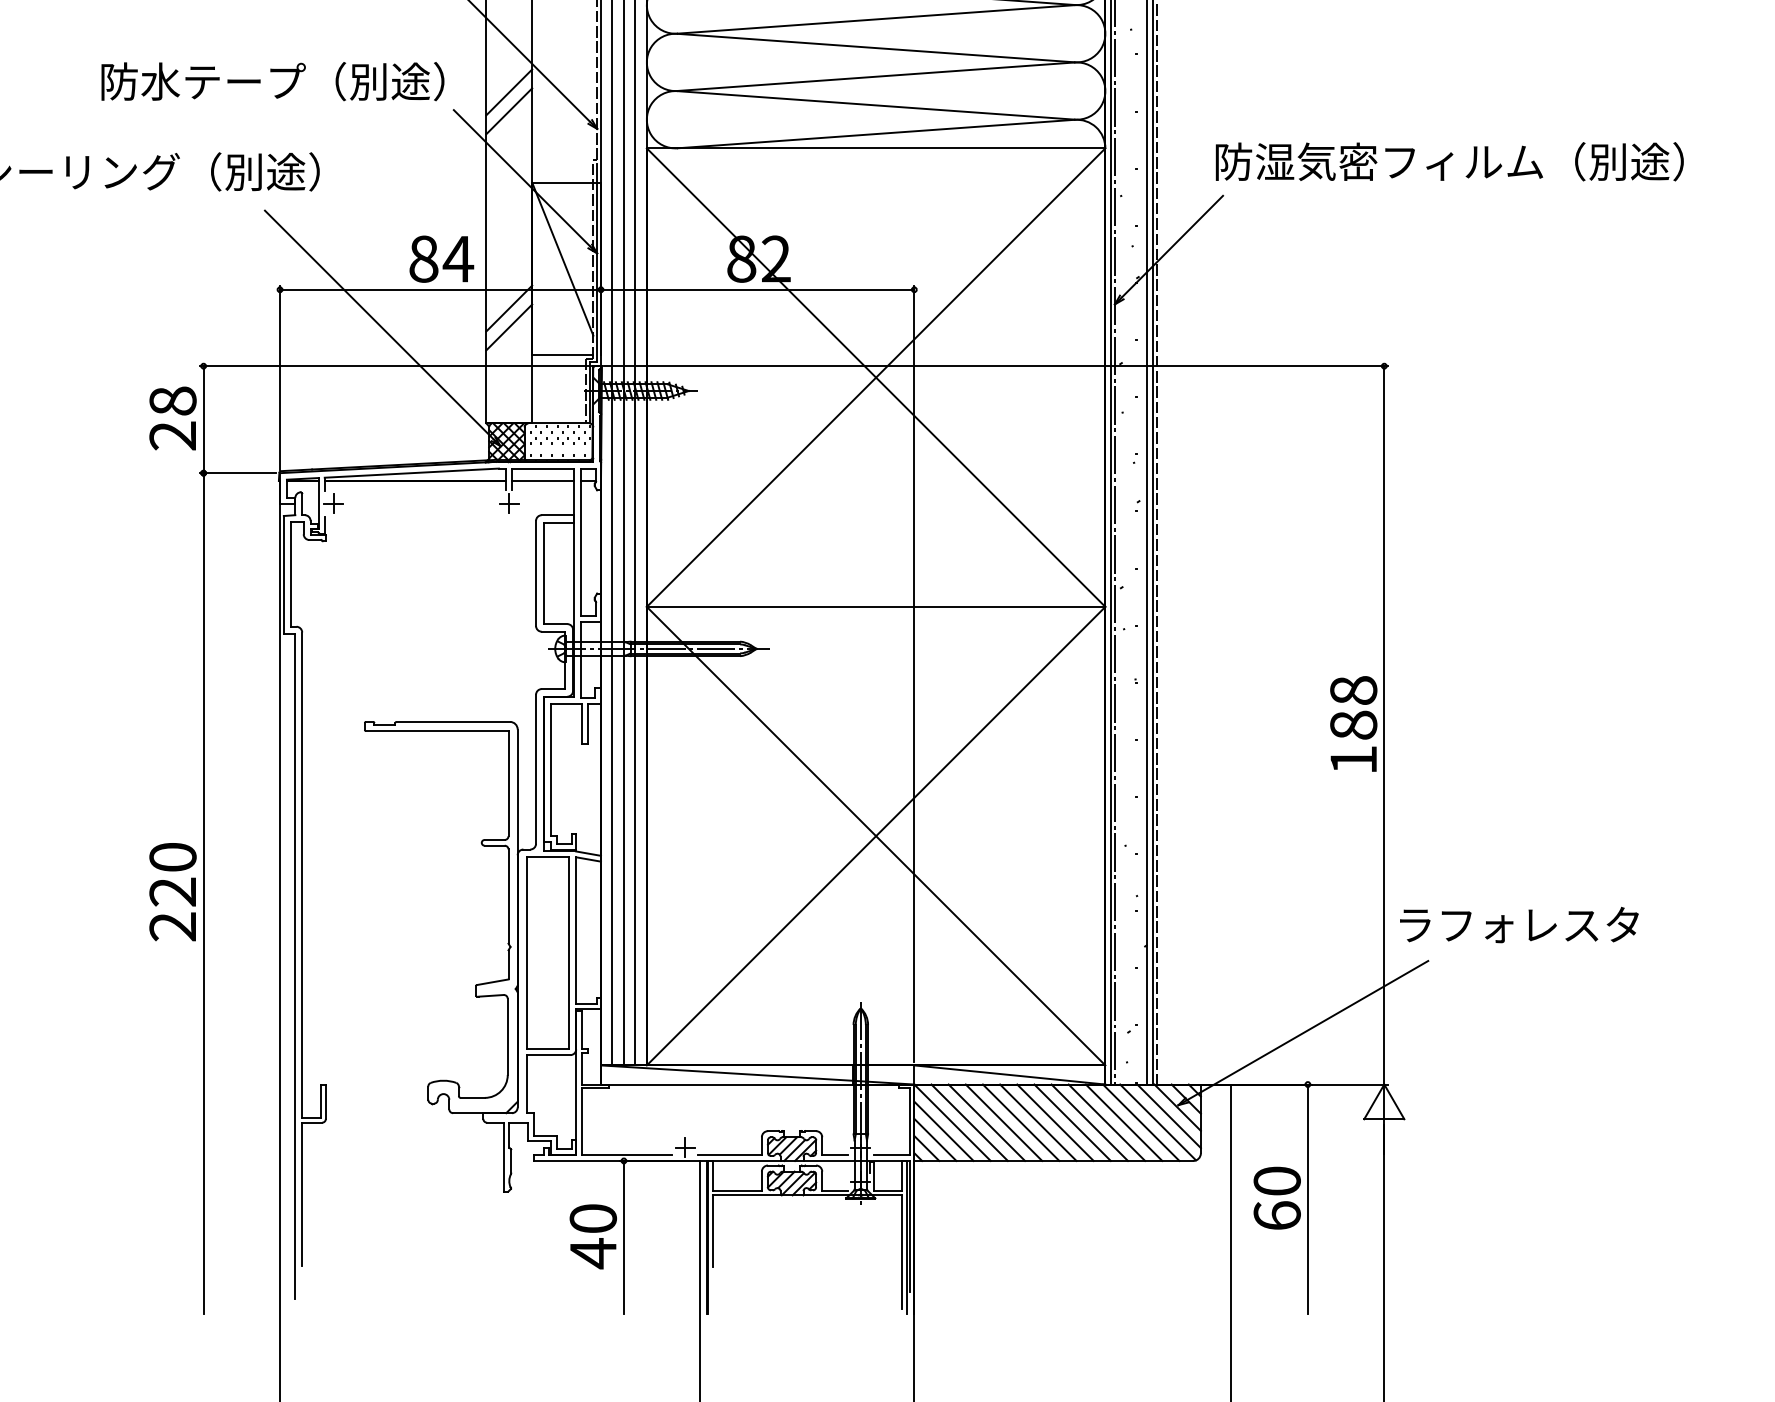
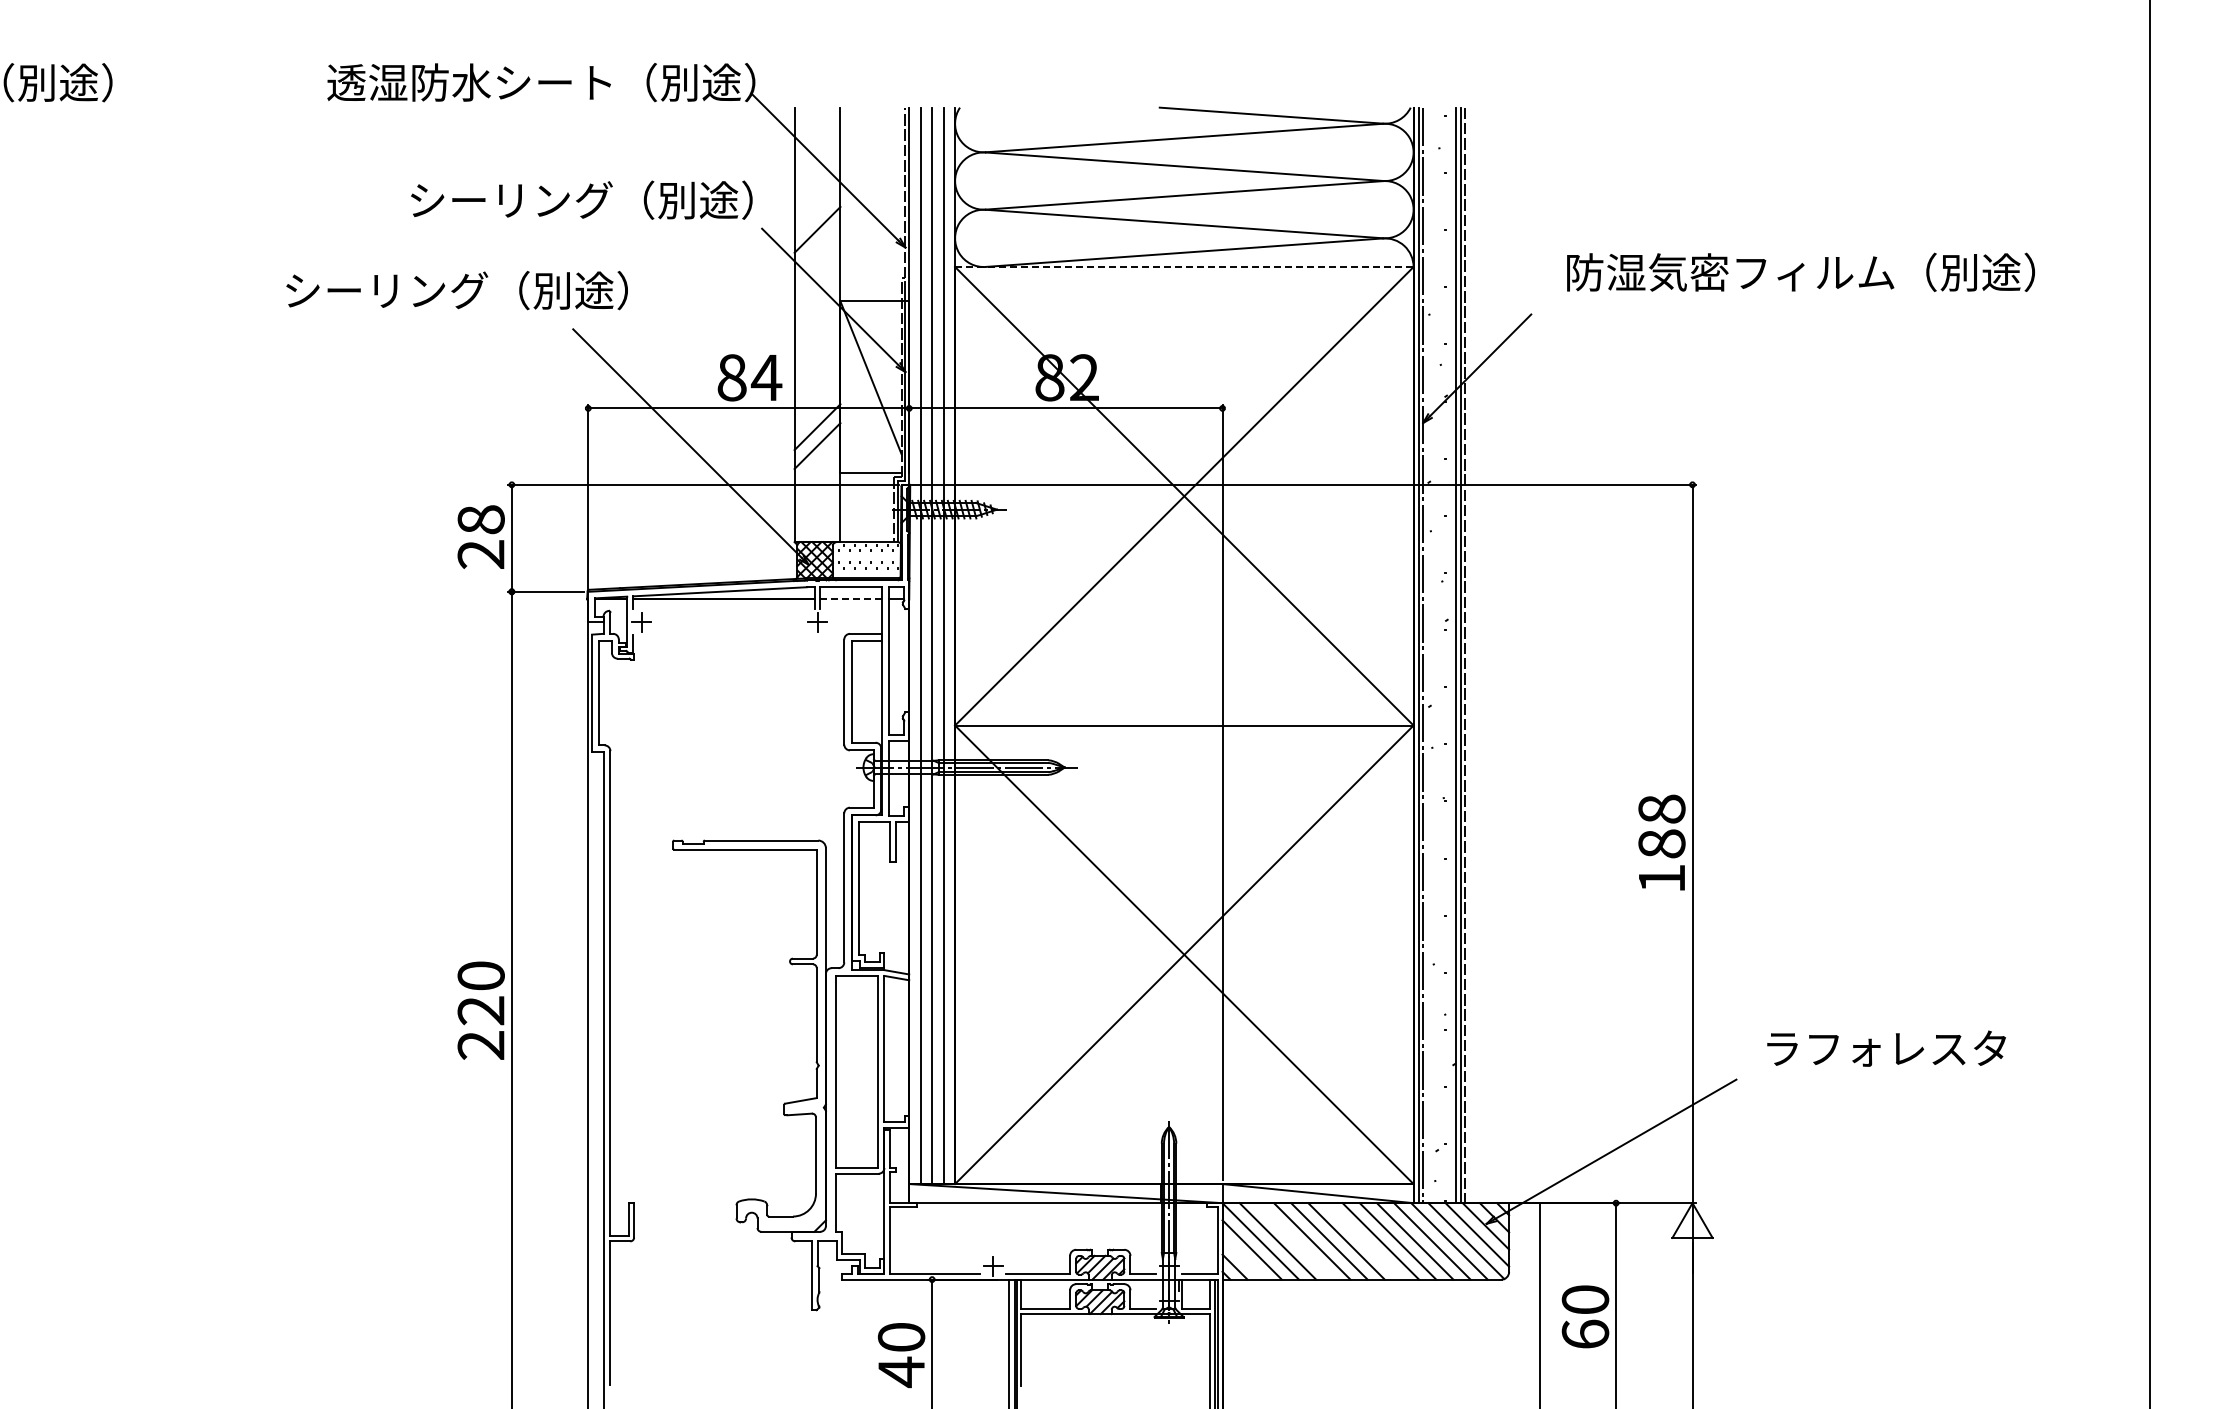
text: (203, 81) -> (511, 200), 防水テープ（別途） -> シーリング（別途）
line: (509, 91) -> (817, 210), removed
line: (876, 148) -> (1184, 267), solid -> dashed
text: (1450, 160) -> (1801, 271), moved
line: (543, 480) -> (851, 599), solid -> dashed
text: (1519, 924) -> (1886, 1048), moved
line: (986, 1122) -> (1294, 1241), removed
line: (1055, 1122) -> (1363, 1241), removed
line: (935, 1139) -> (1243, 1258), removed

